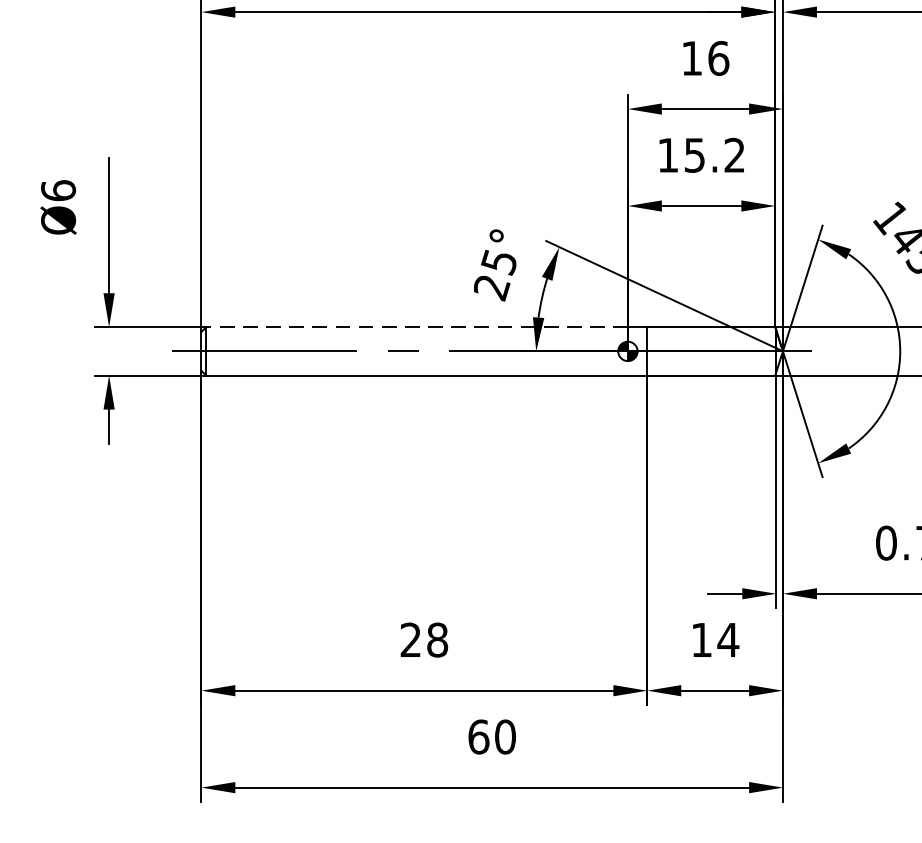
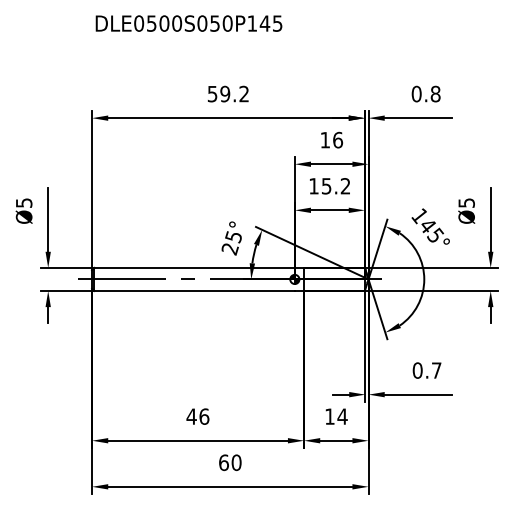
text: (57, 189) -> (23, 202), Ø6 -> Ø5
line: (416, 326) -> (194, 267), dashed -> solid
text: (423, 639) -> (197, 416), 28 -> 46

